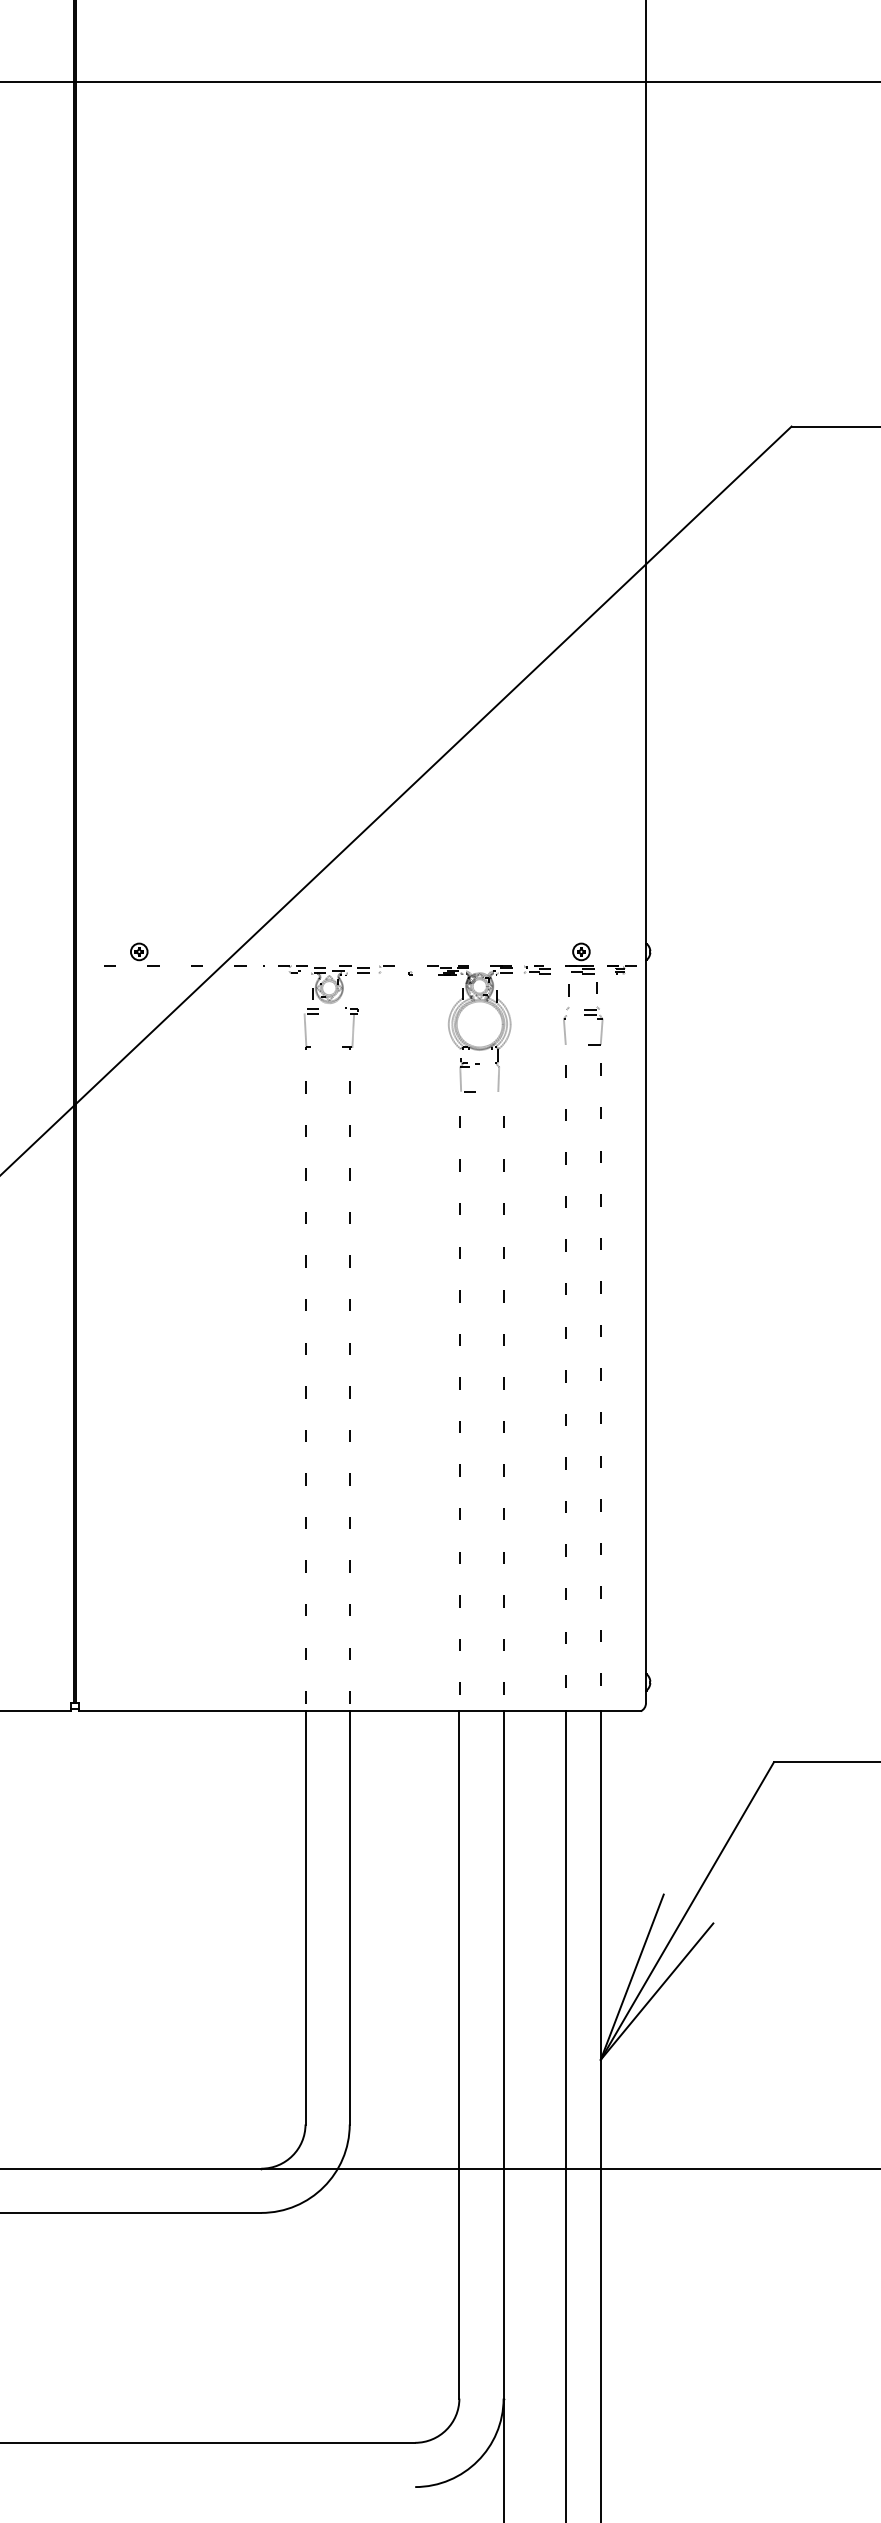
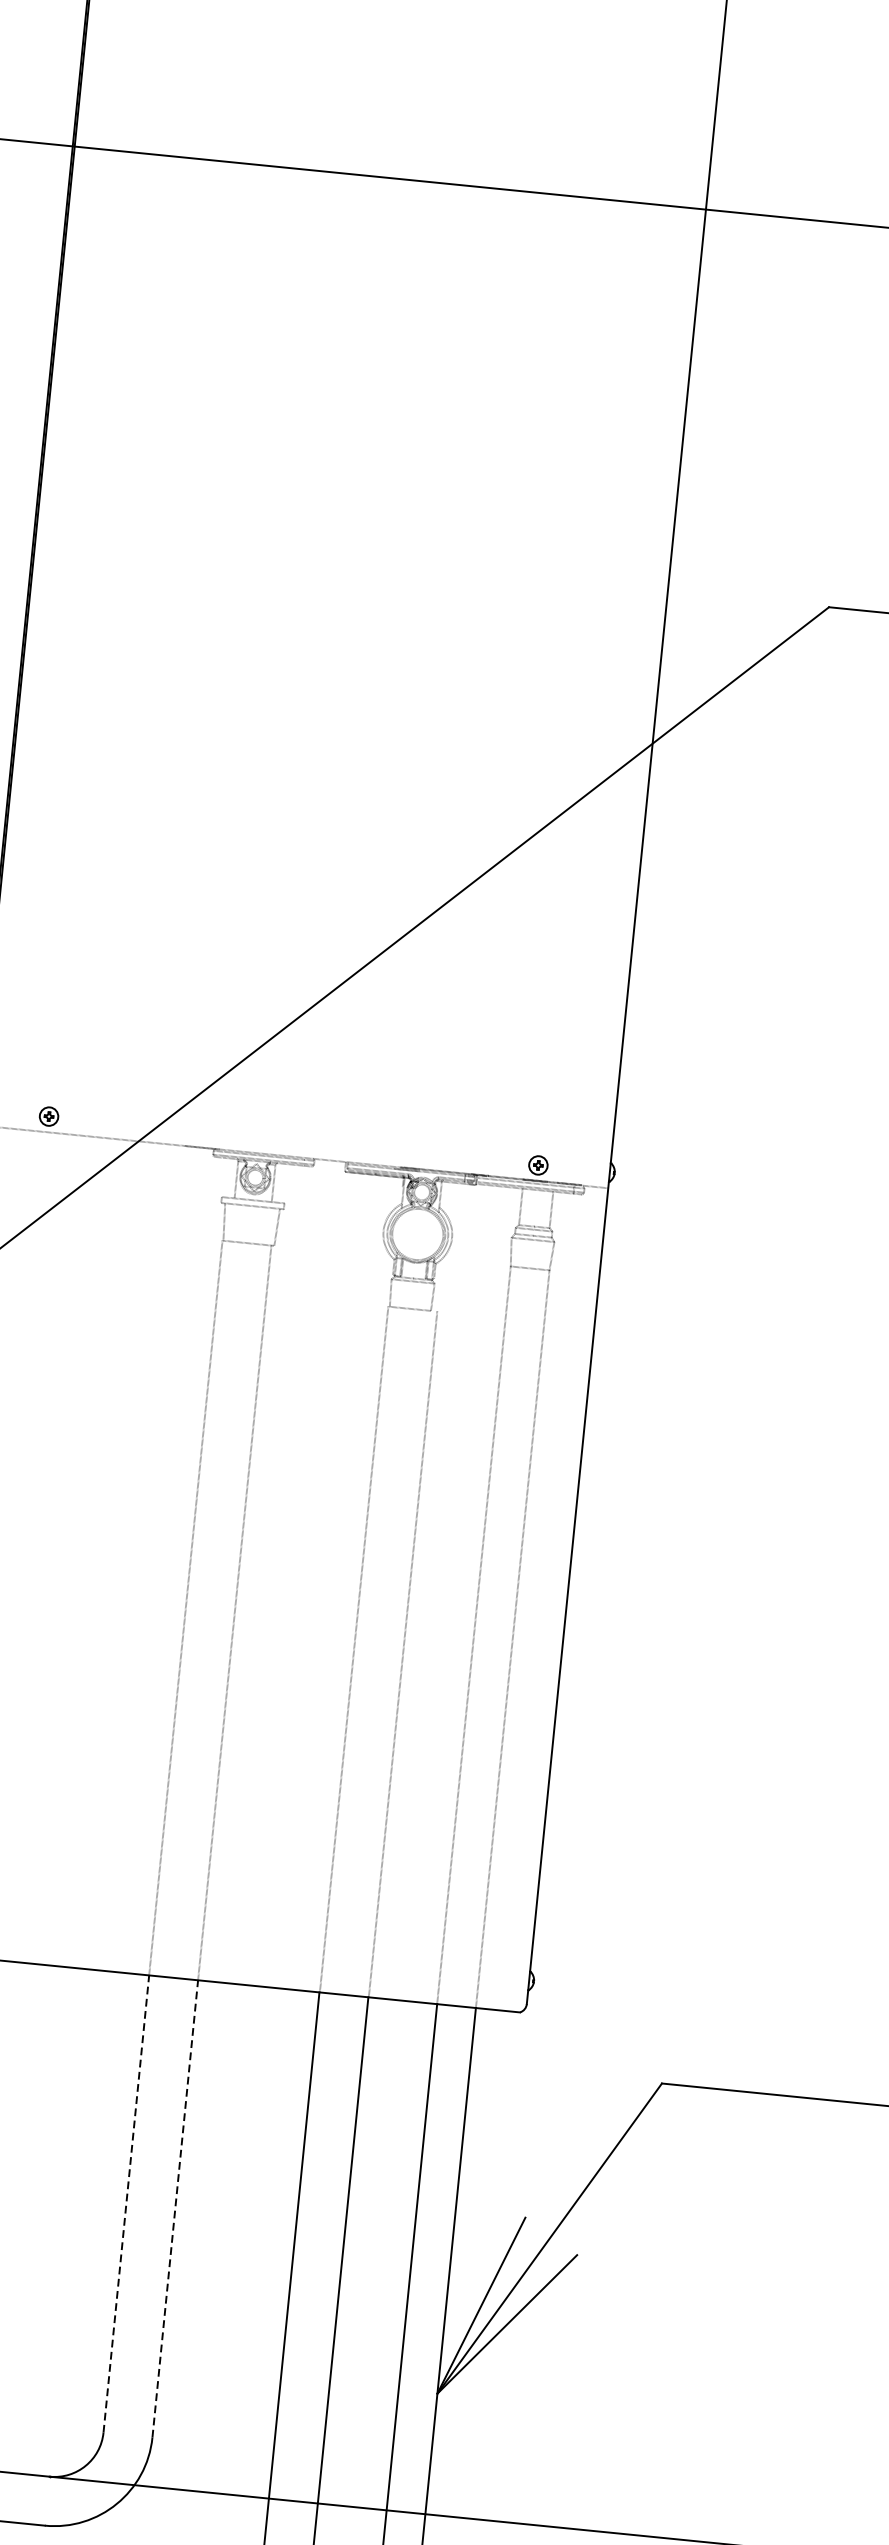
line: (305, 1917) -> (126, 2203), solid -> dashed
line: (349, 1917) -> (175, 2208), solid -> dashed

